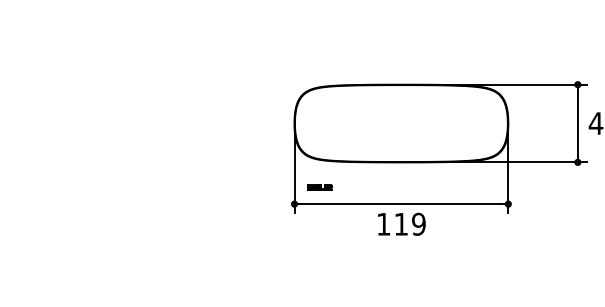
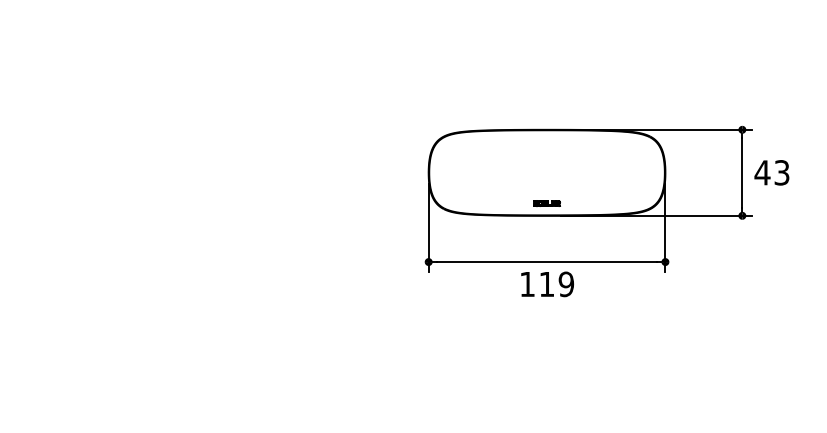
part: (319, 187) -> (546, 203), moved

